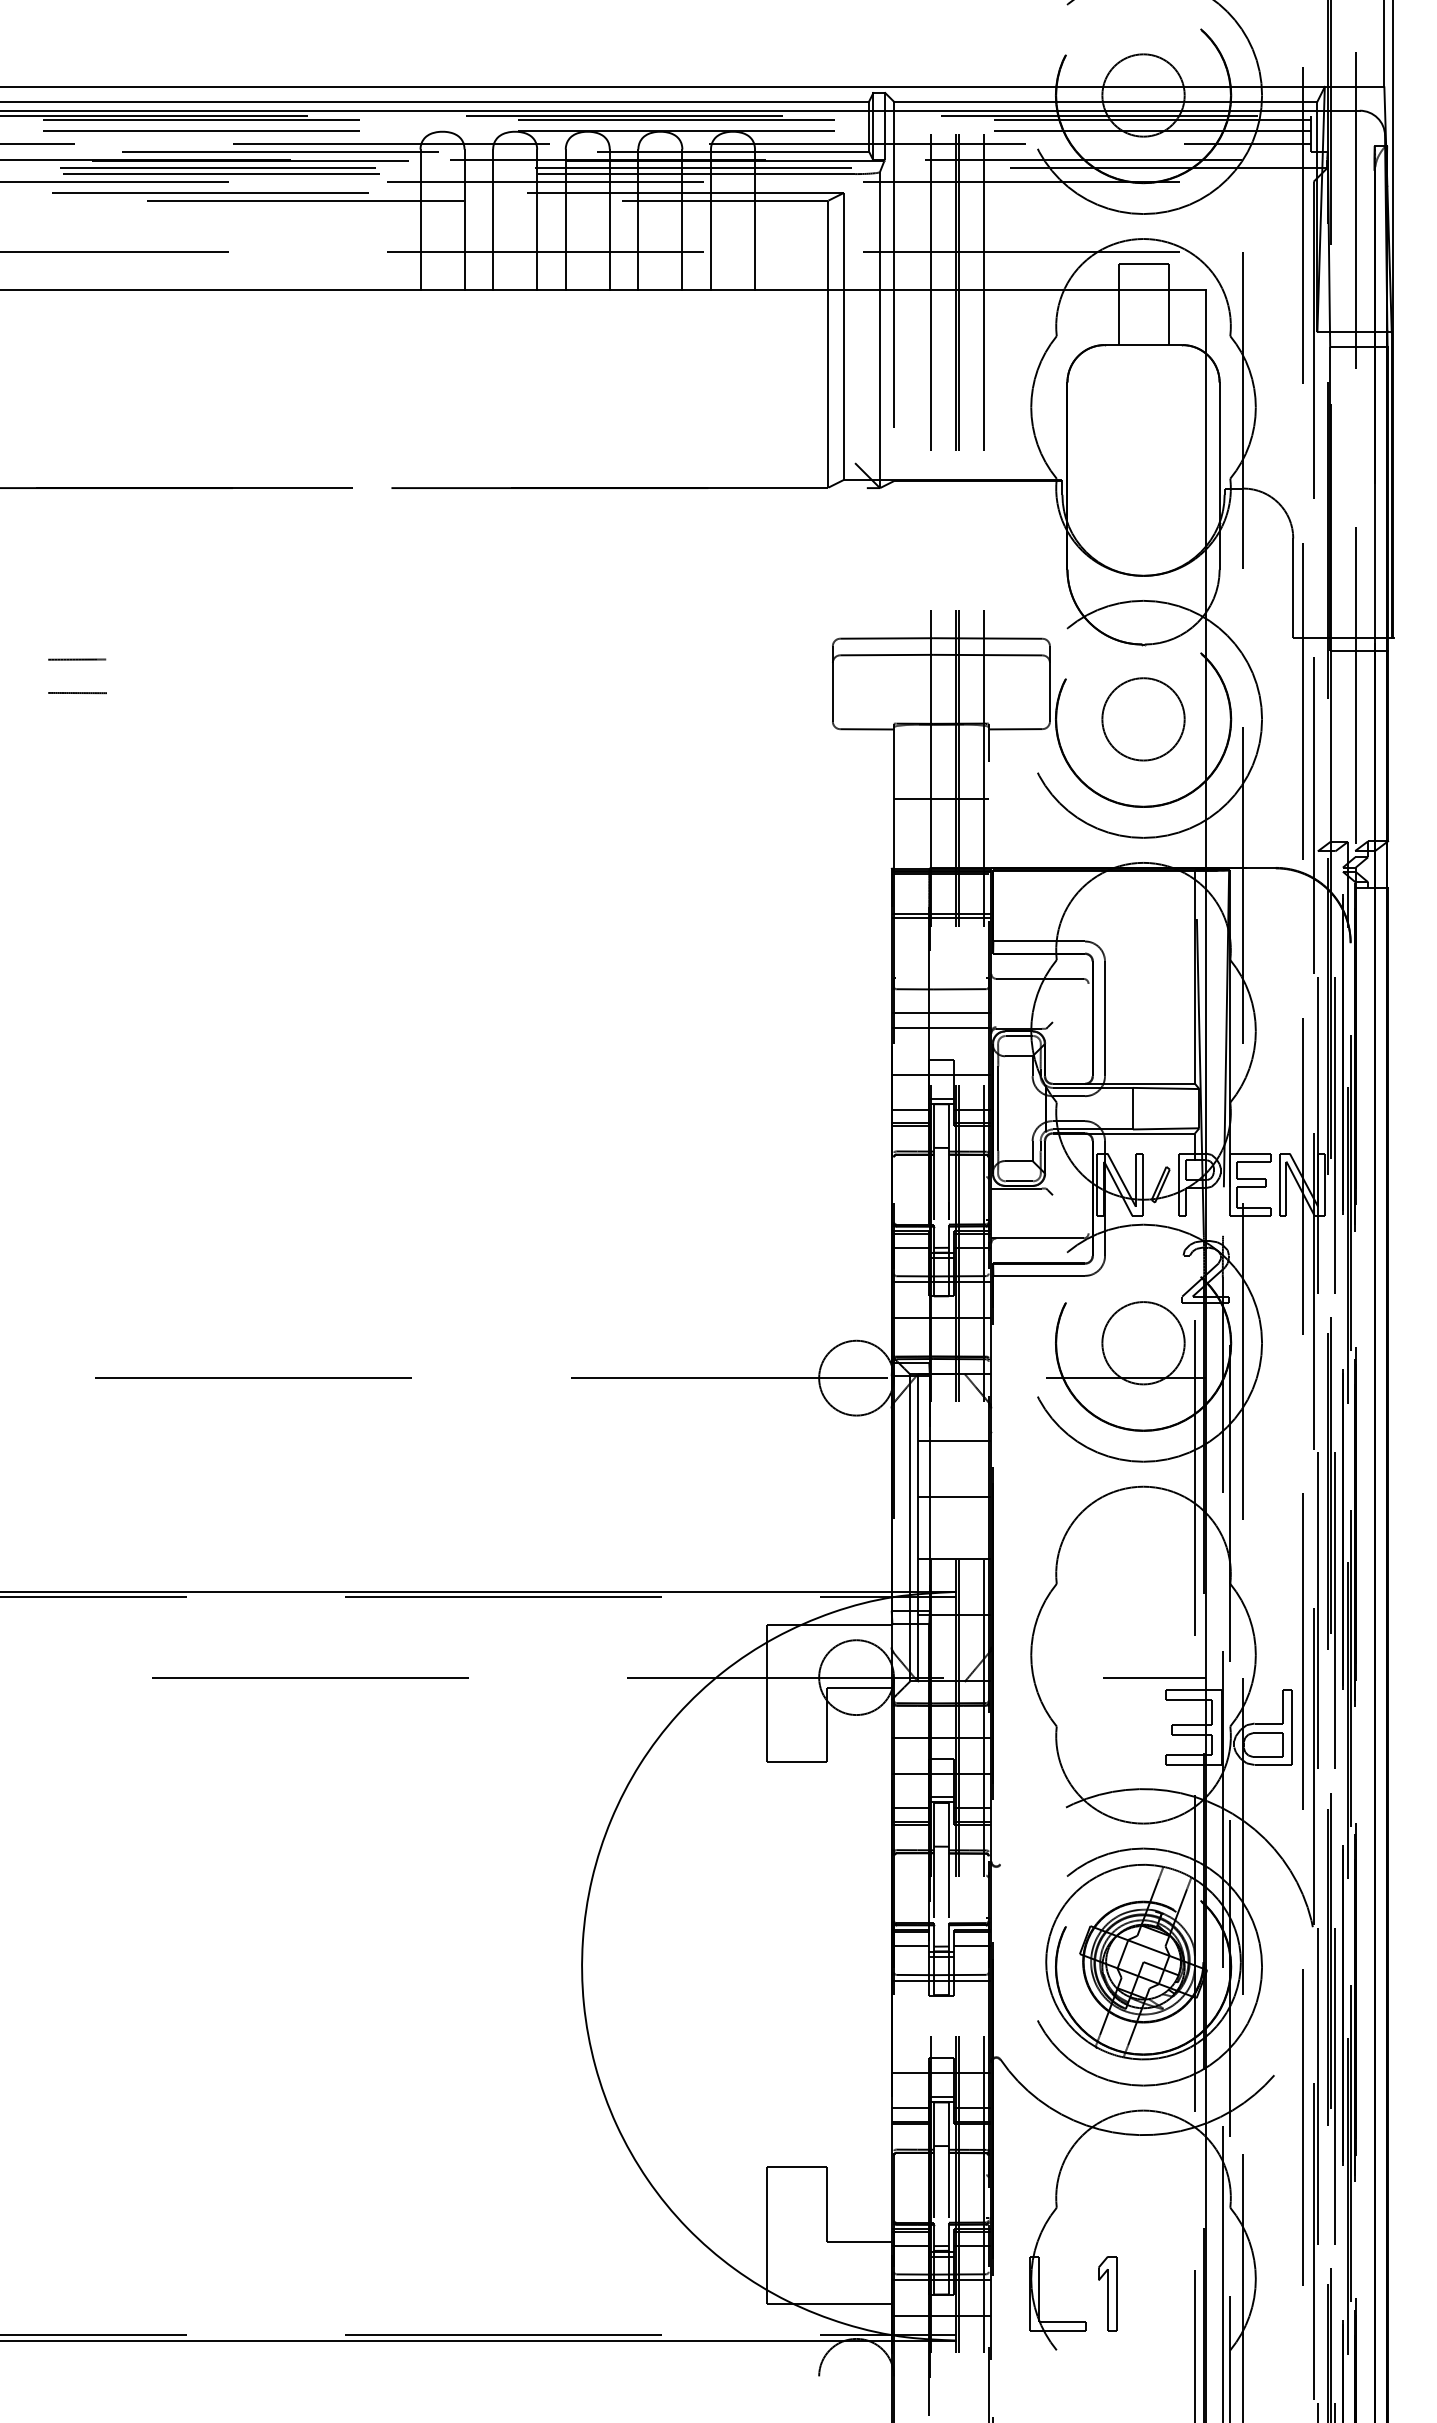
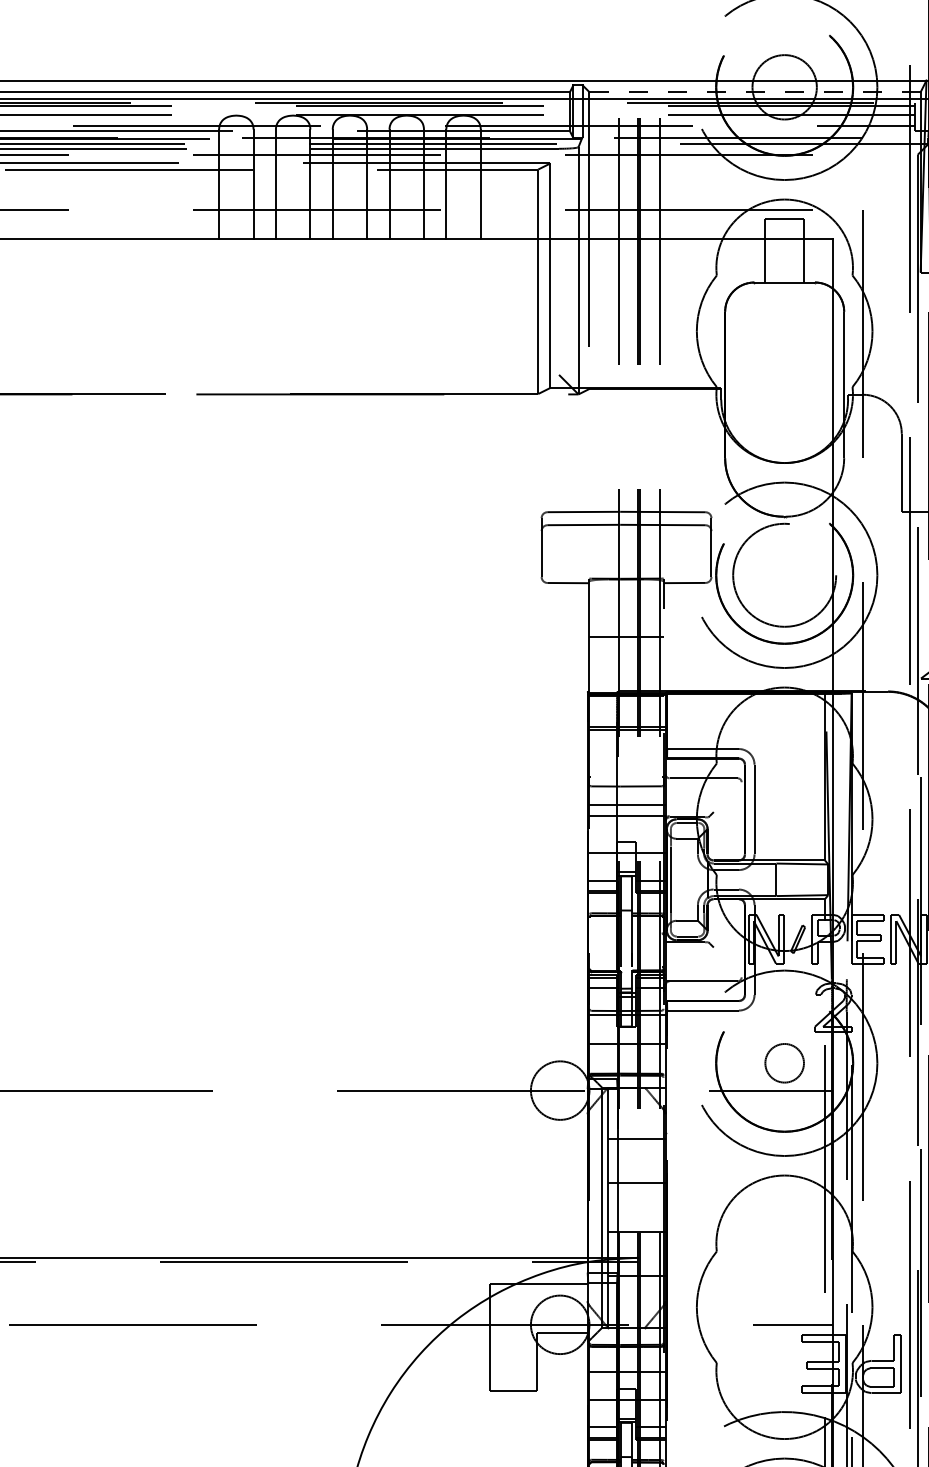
line: (1105, 101) -> (754, 92), solid -> dashed
circle: (1143, 719) -> (784, 575), size x1.6
circle: (1143, 1343) -> (784, 1063), size x0.6

